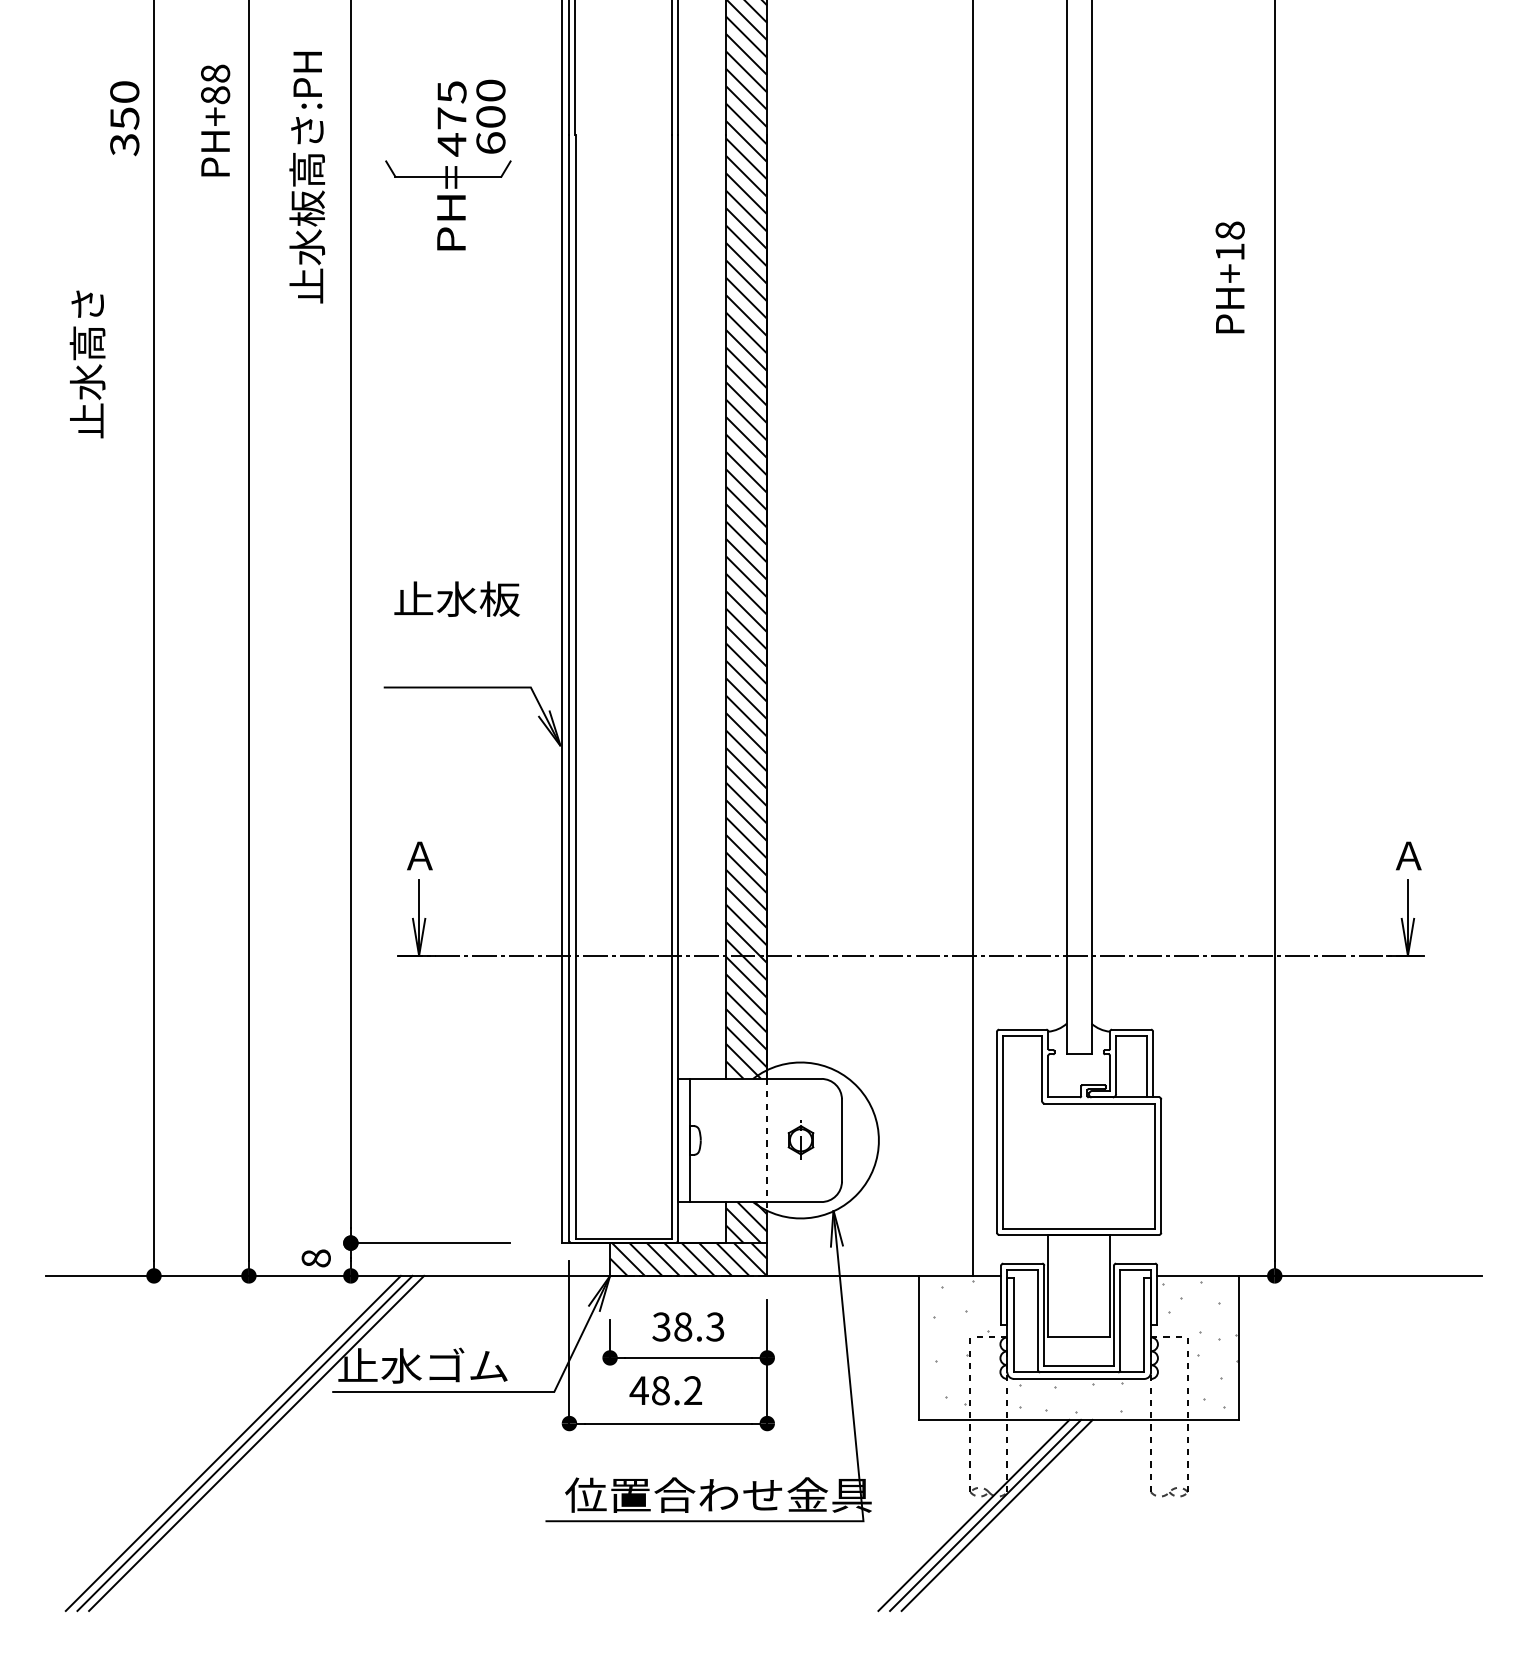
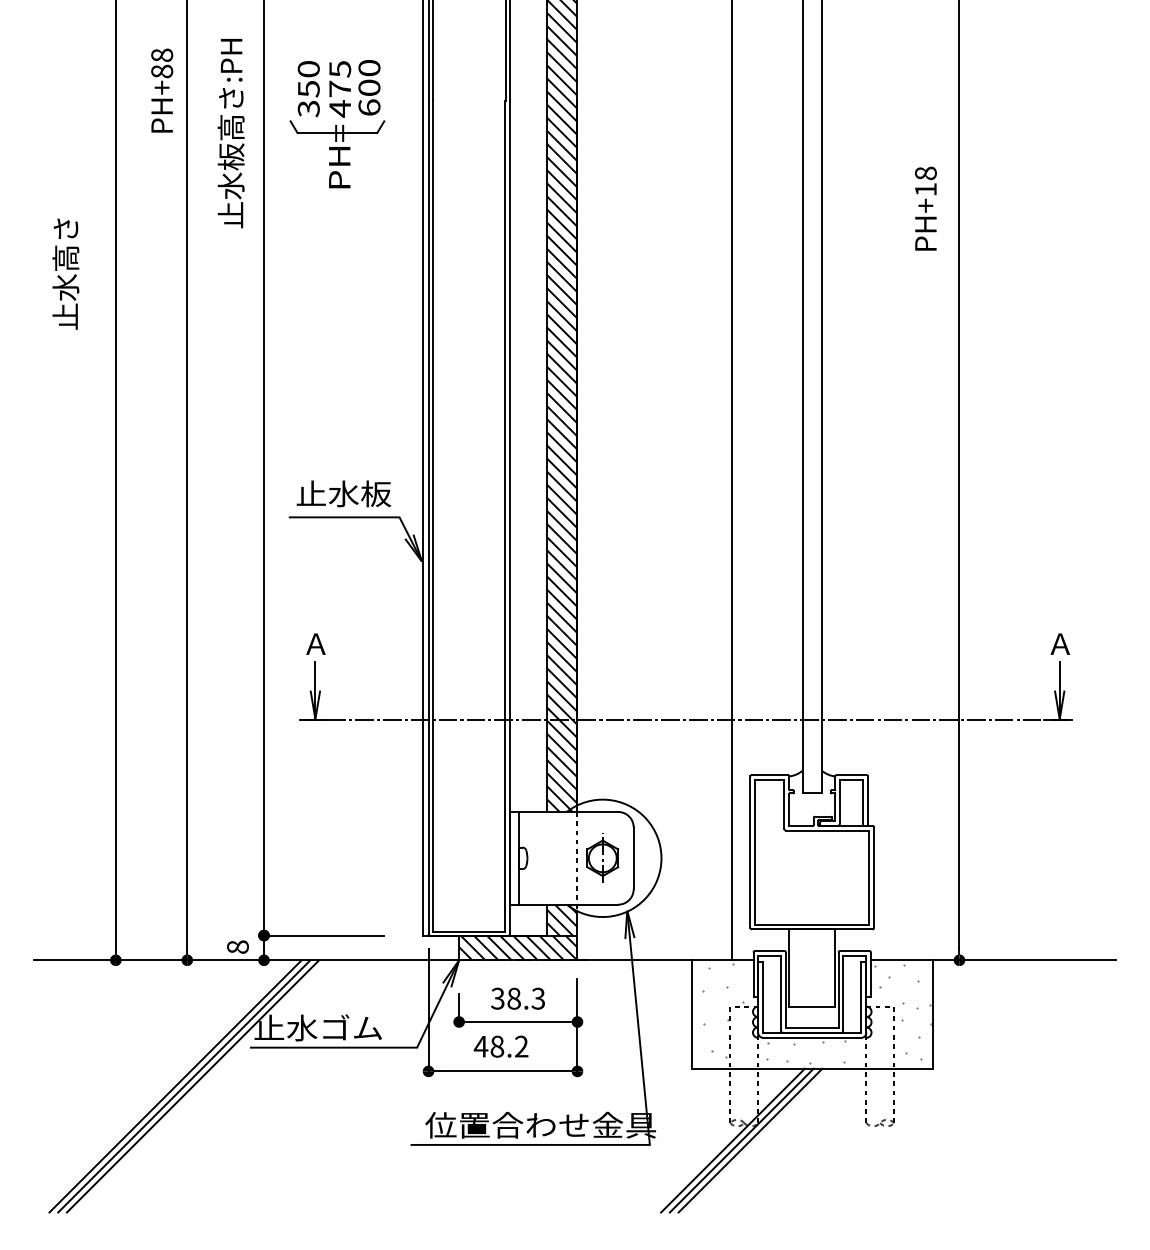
text: (124, 119) -> (308, 89), moved
text: (456, 598) -> (343, 493), moved
part: (800, 1139) -> (602, 857), size x1.67

